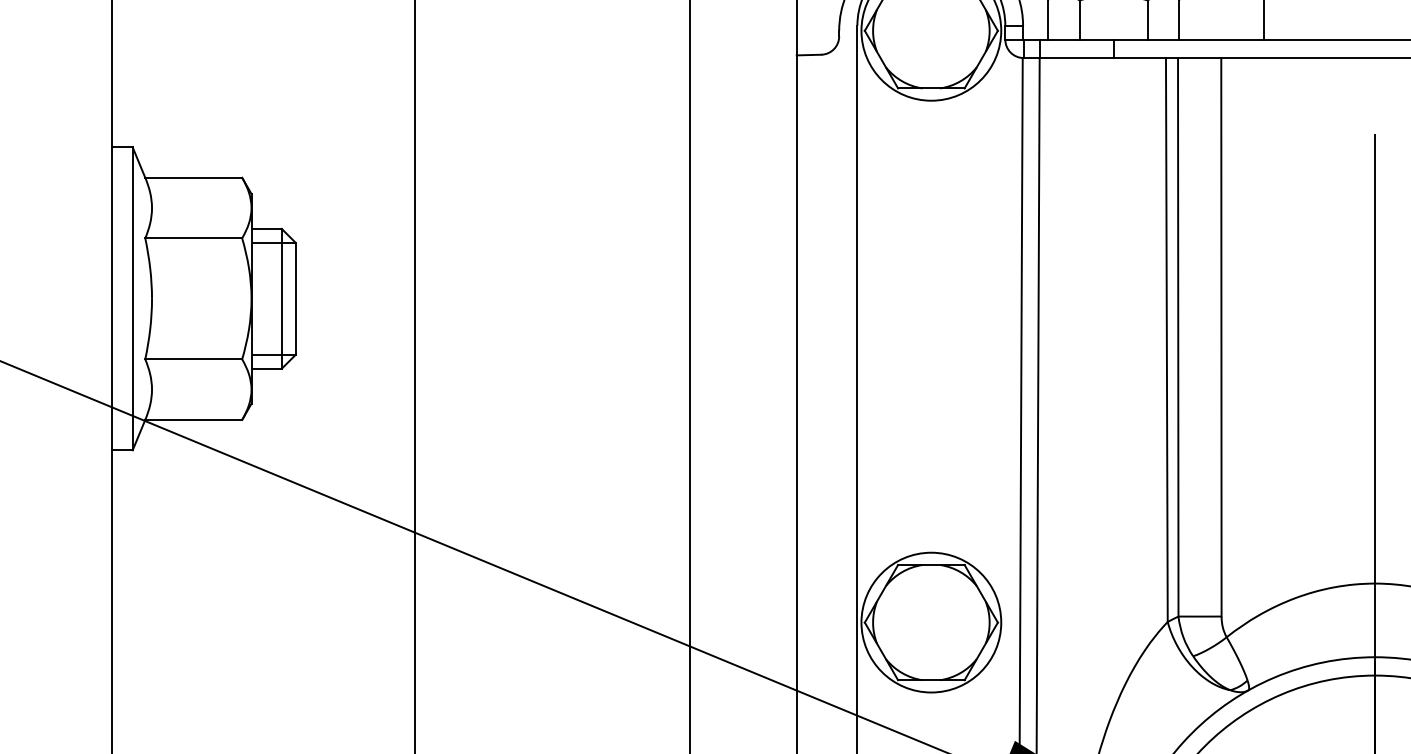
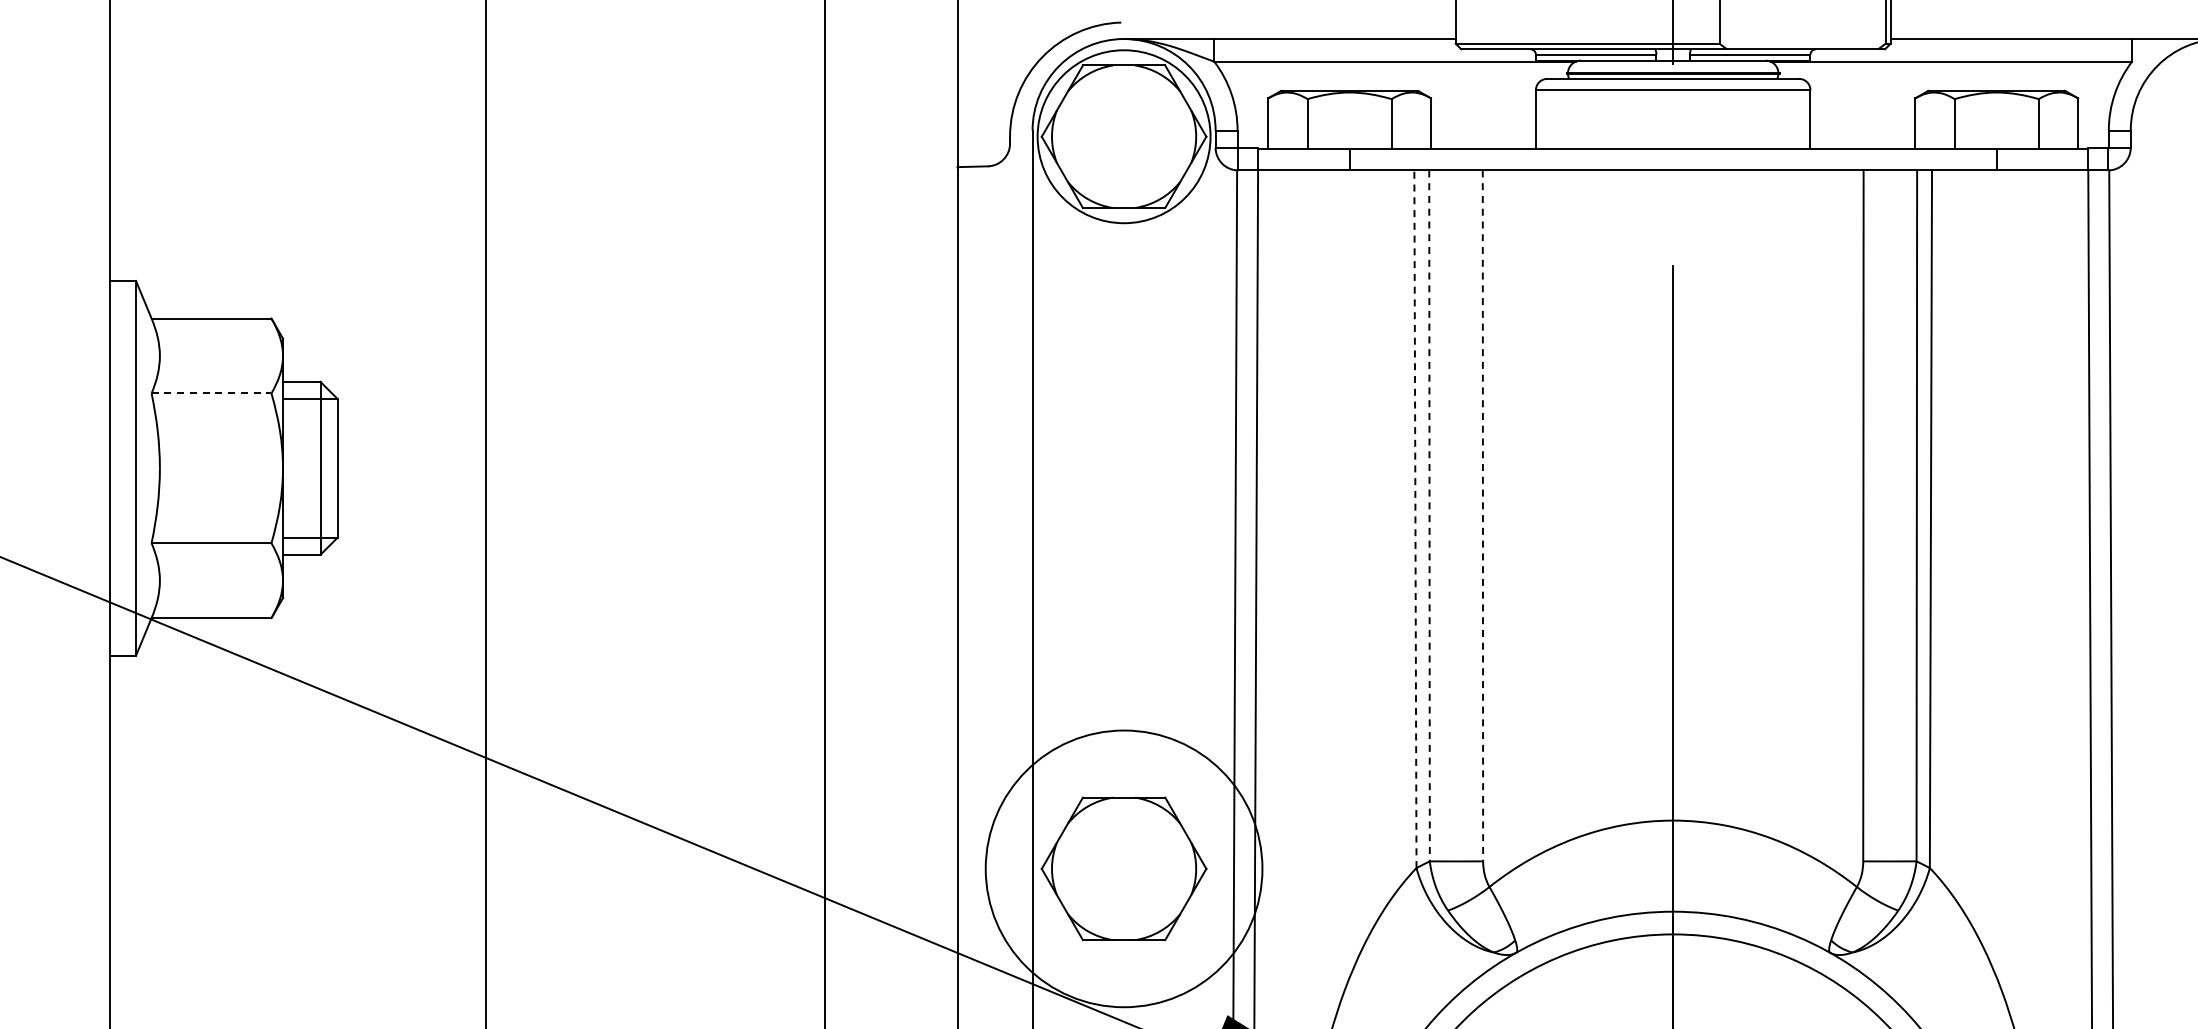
line: (193, 238) -> (211, 393), solid -> dashed
line: (1178, 337) -> (1429, 516), solid -> dashed
line: (1221, 337) -> (1482, 516), solid -> dashed
line: (1166, 340) -> (1415, 519), solid -> dashed
circle: (930, 622) -> (1123, 868), size x1.6

